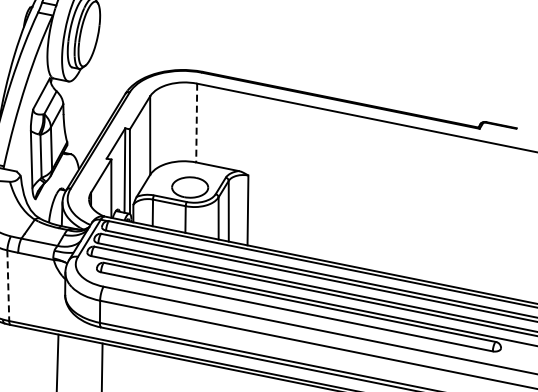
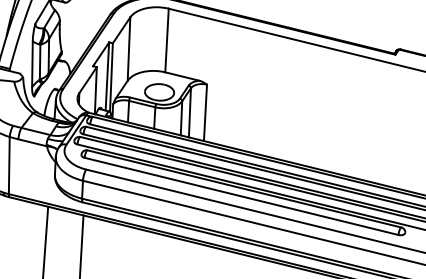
line: (196, 123) -> (166, 40), dashed -> solid
line: (8, 286) -> (9, 166), dashed -> solid

